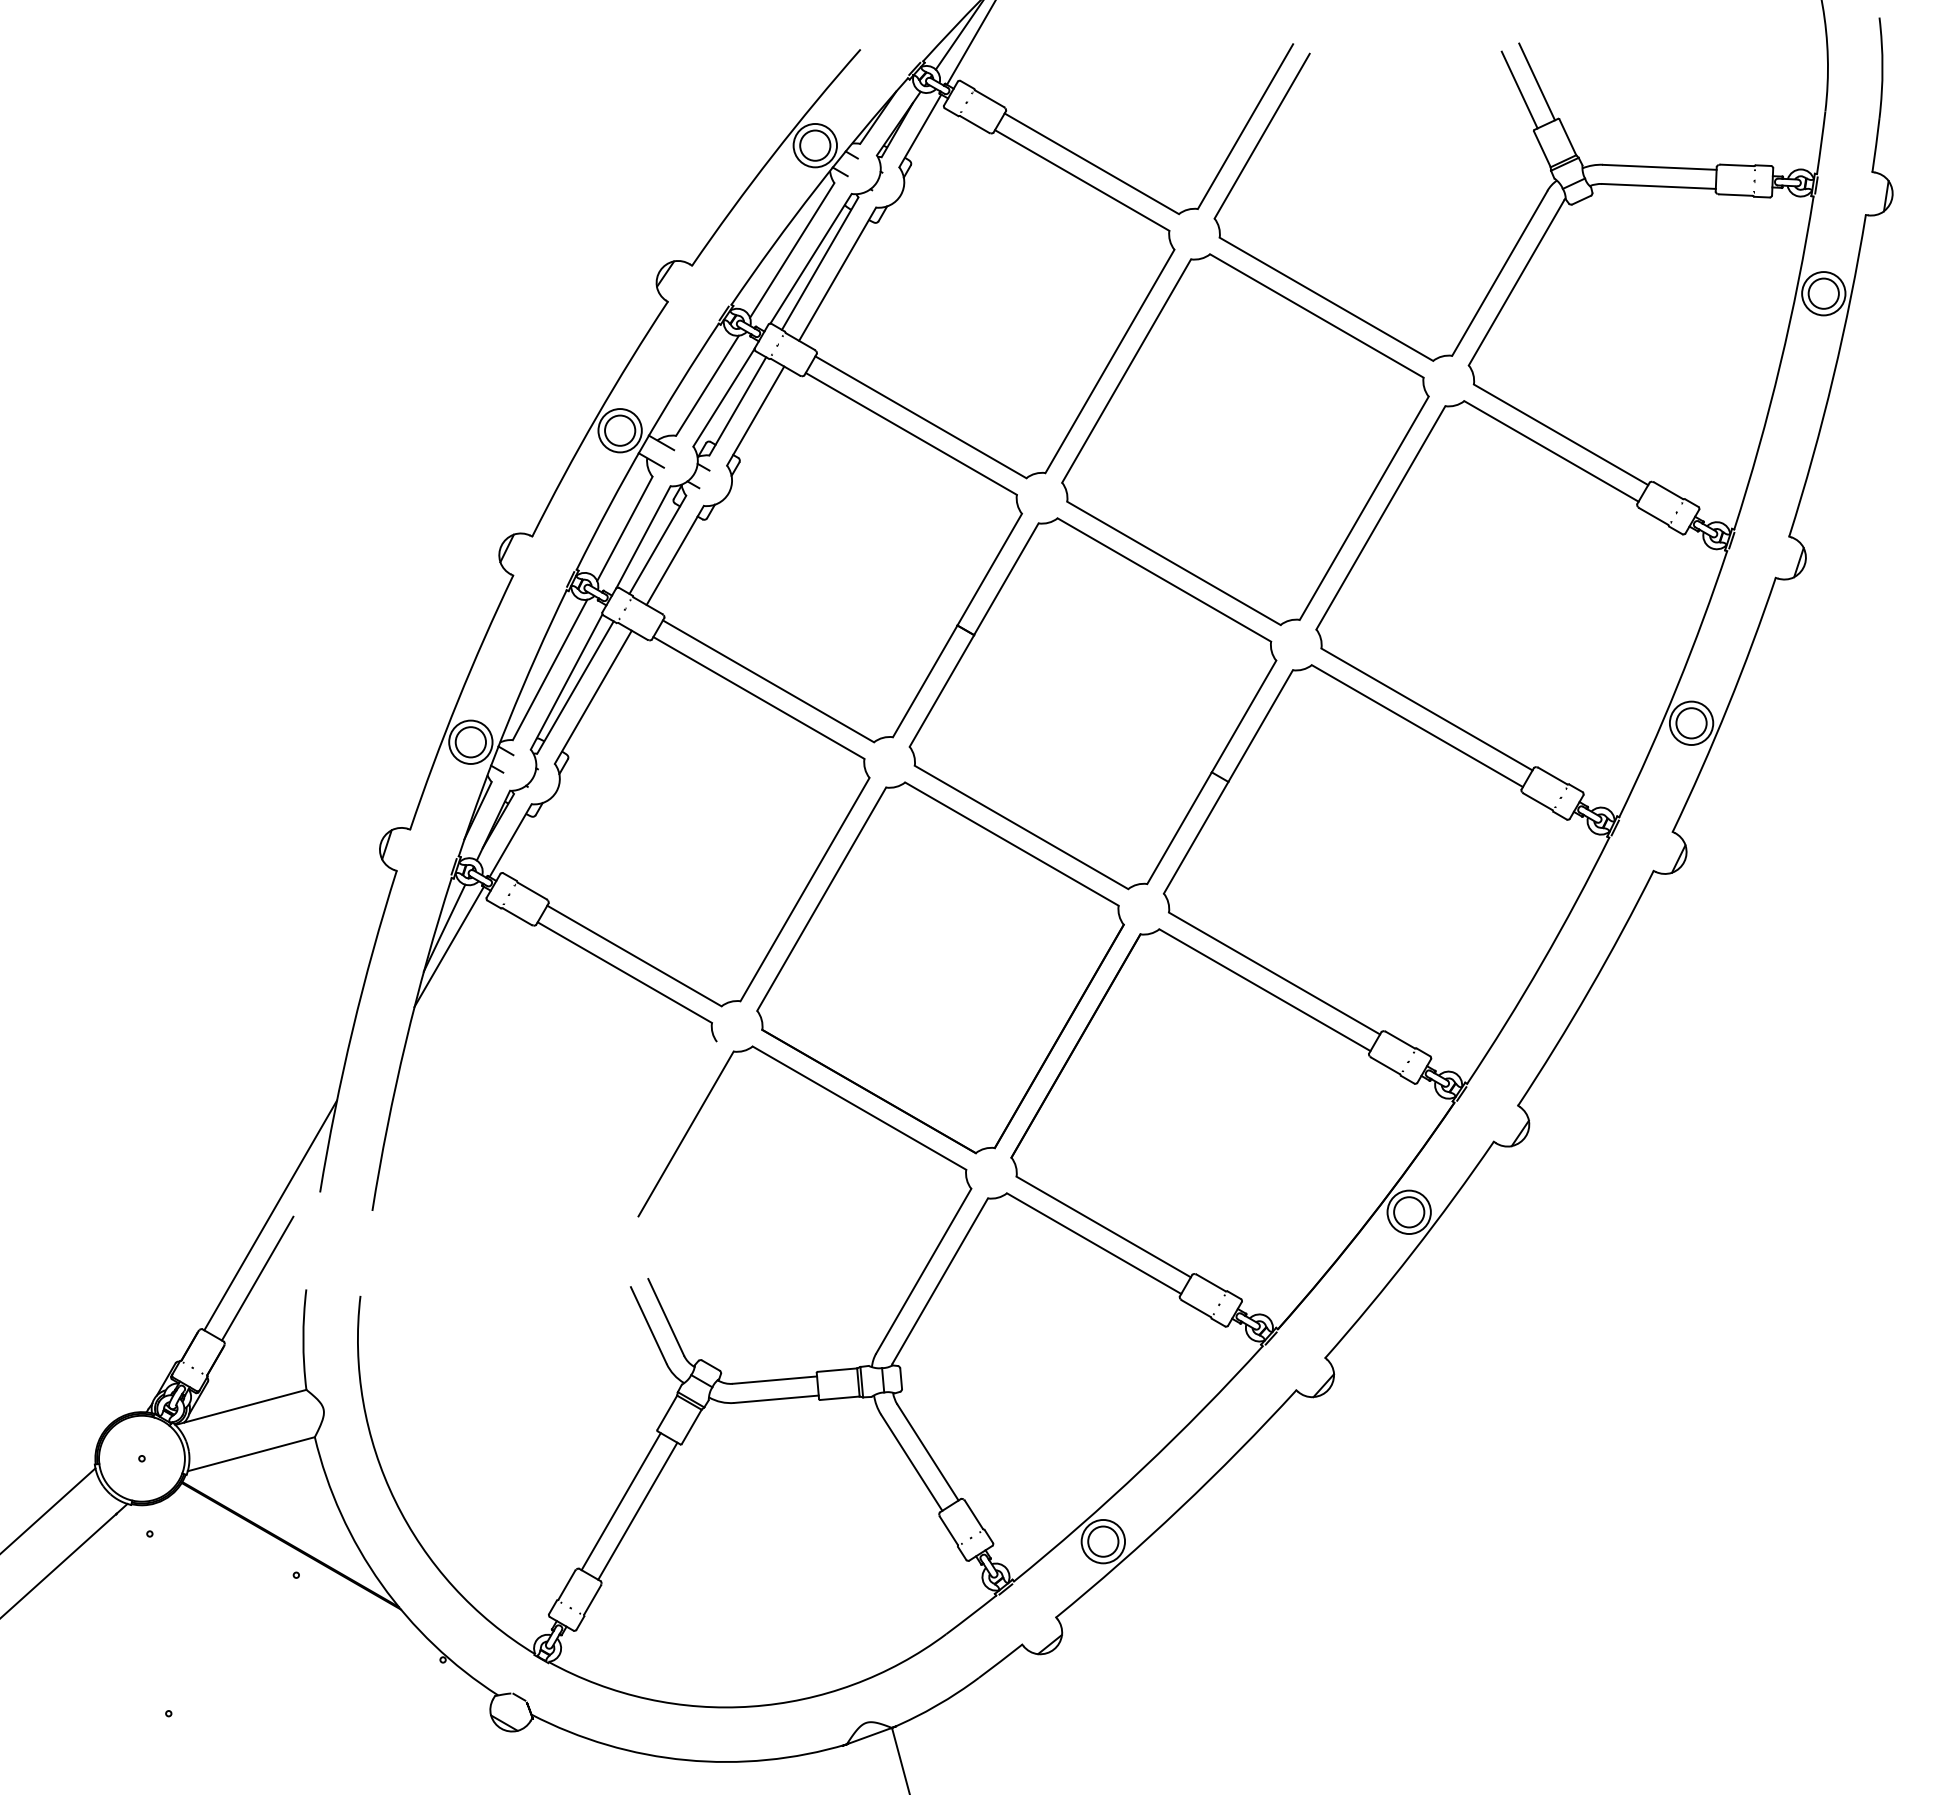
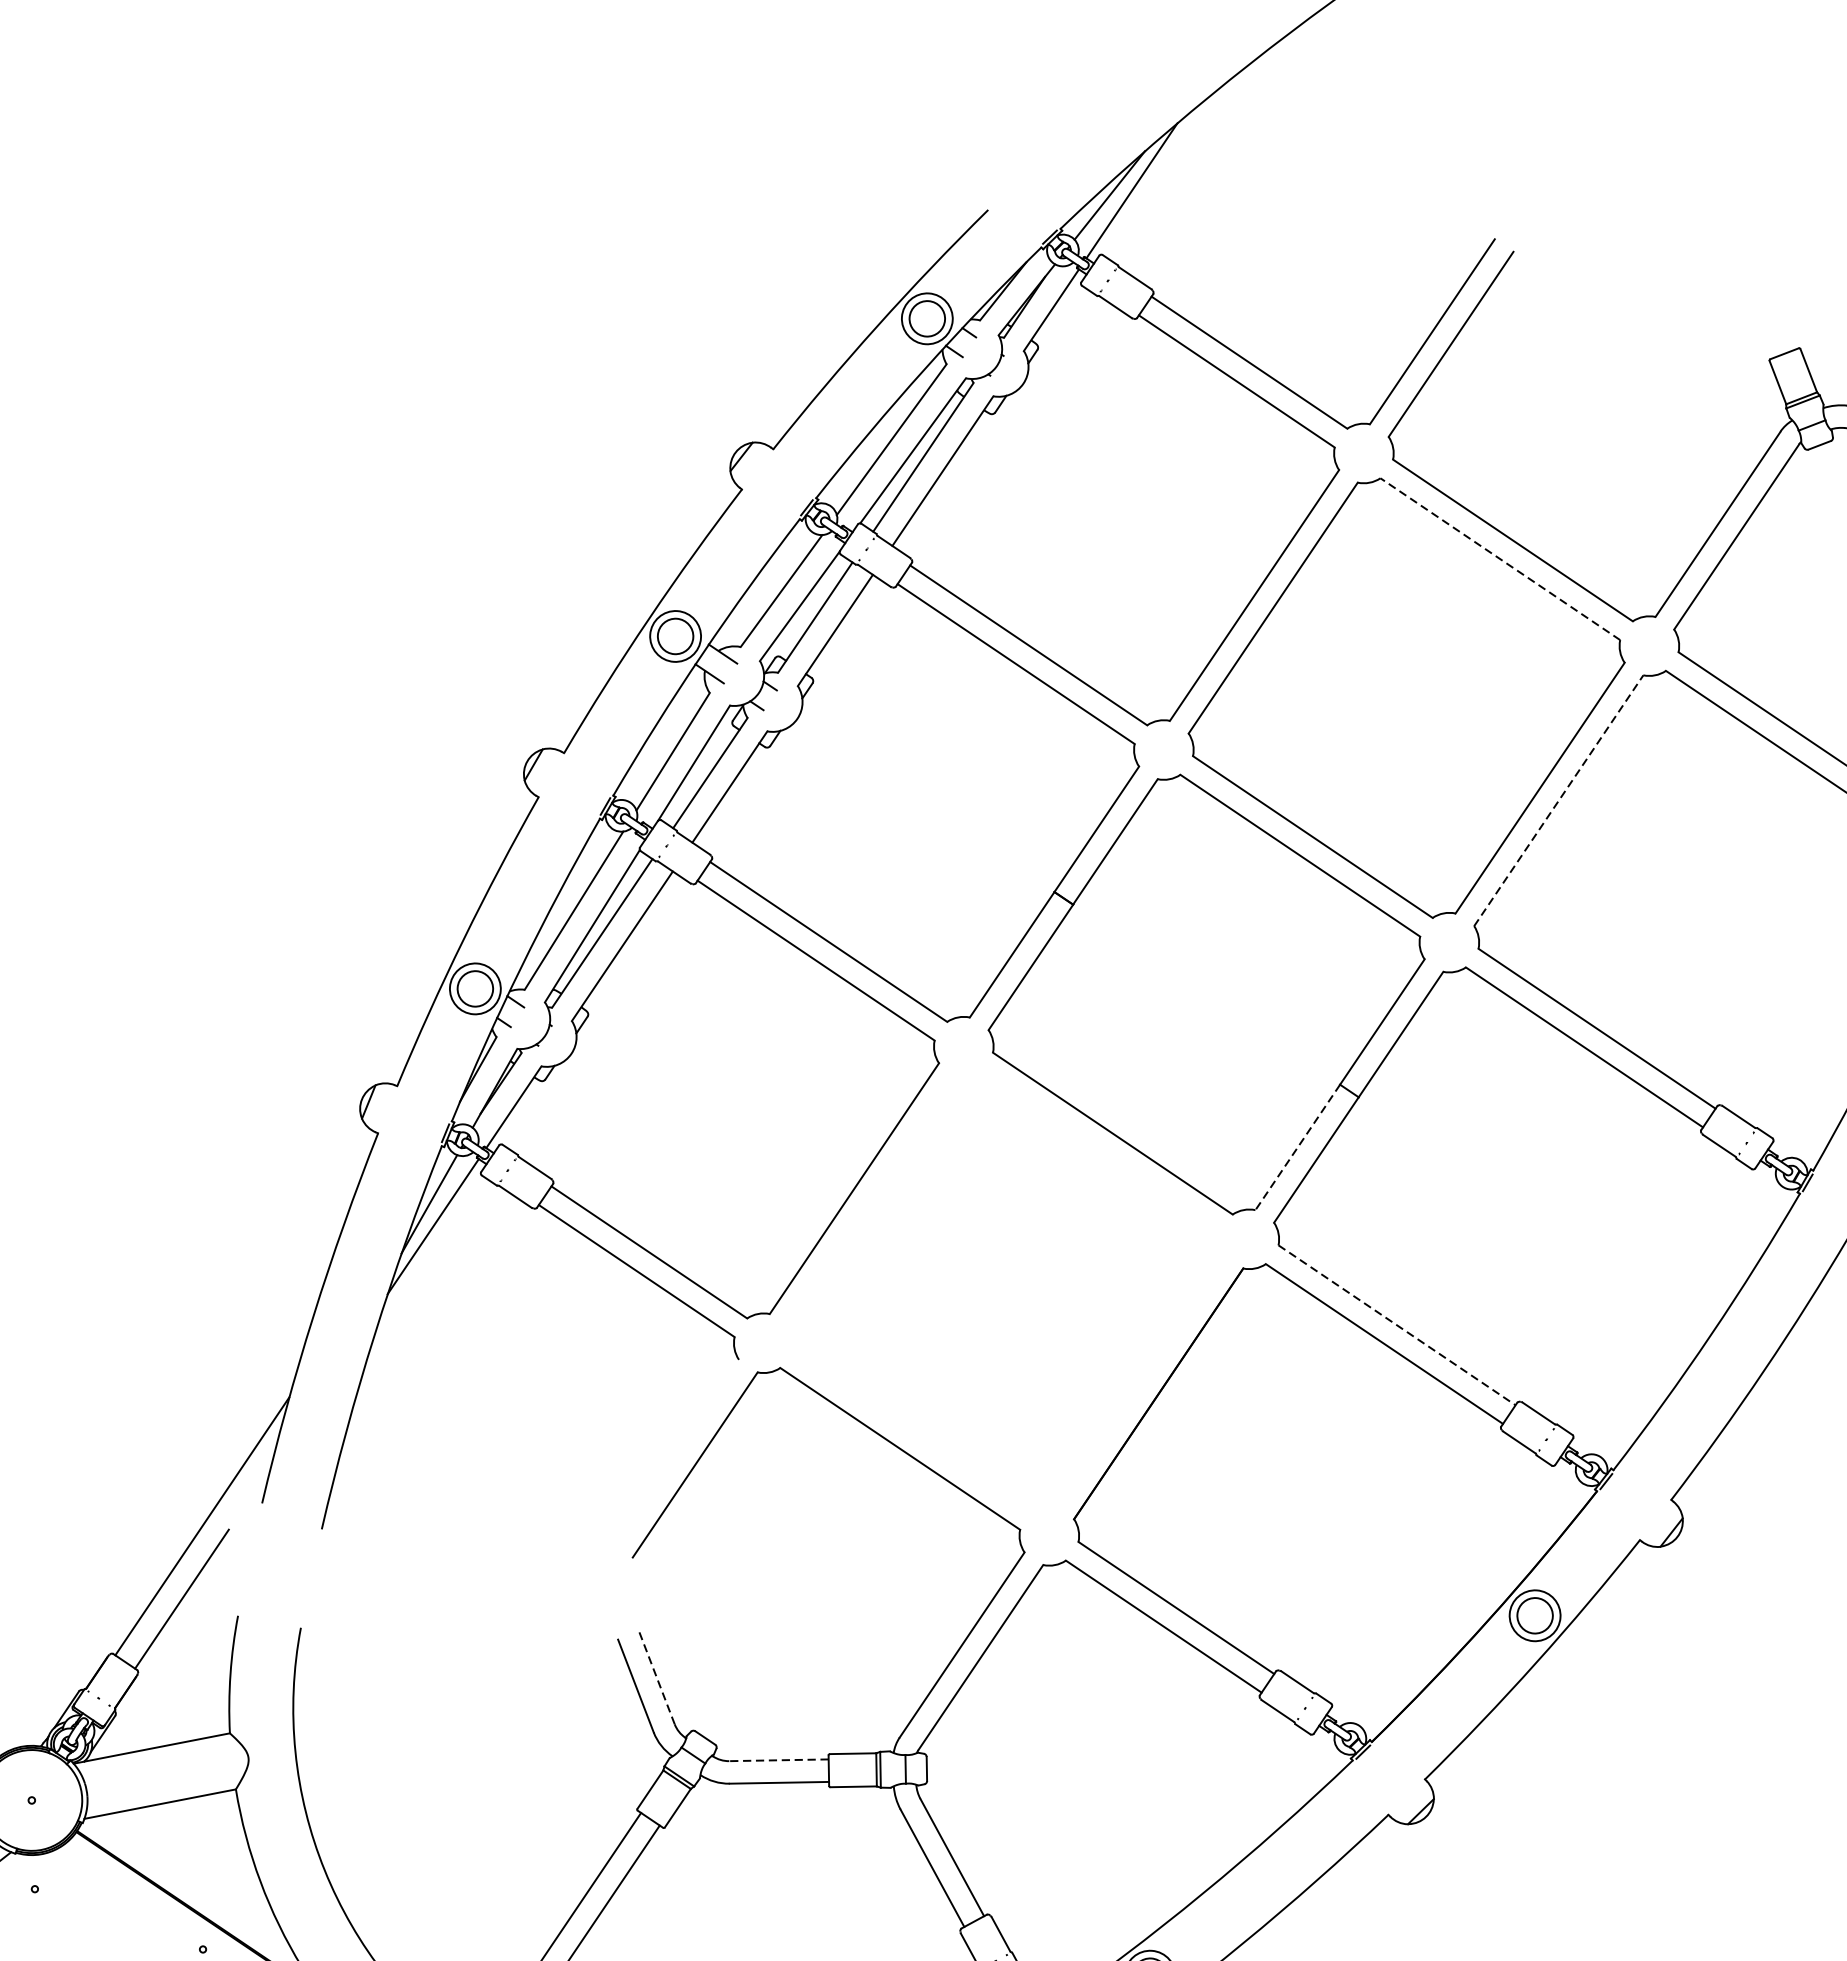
line: (1537, 81) -> (1777, 302), removed
line: (1519, 89) -> (1756, 310), removed
line: (1316, 315) -> (1500, 558), solid -> dashed
line: (1380, 517) -> (1558, 800), solid -> dashed
line: (1179, 828) -> (1297, 1147), solid -> dashed
part: (940, 967) -> (1006, 1290), removed
line: (1274, 973) -> (1396, 1325), solid -> dashed
line: (666, 1316) -> (657, 1676), solid -> dashed
line: (774, 1380) -> (778, 1760), solid -> dashed

